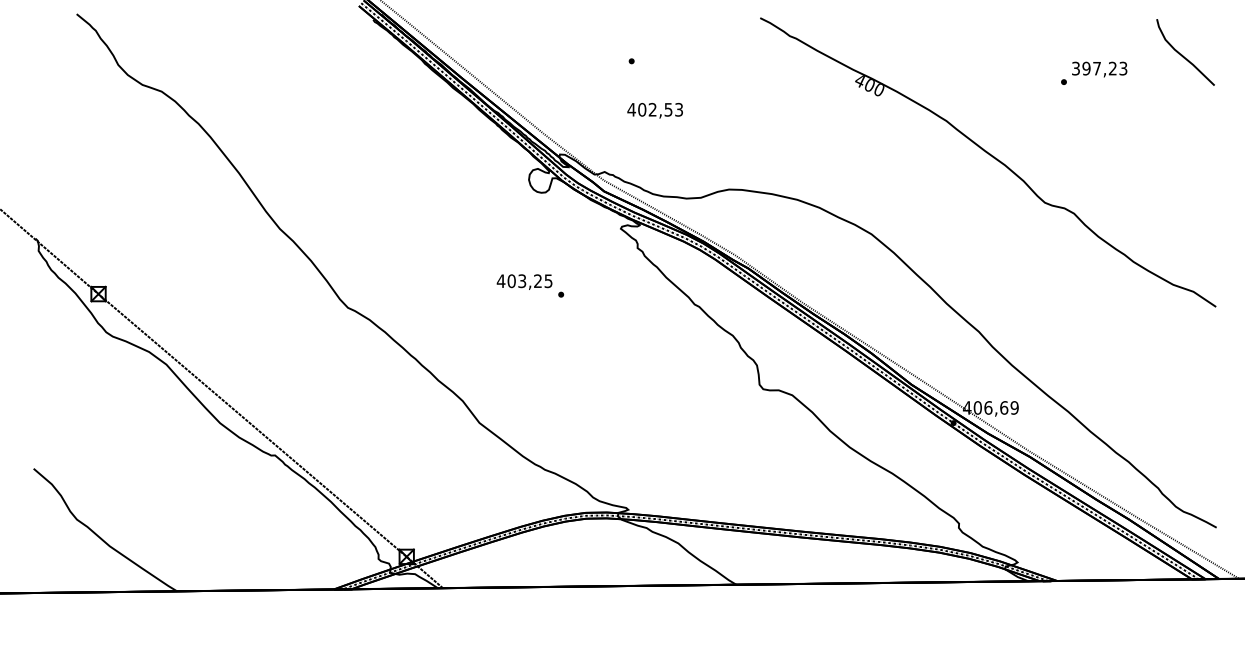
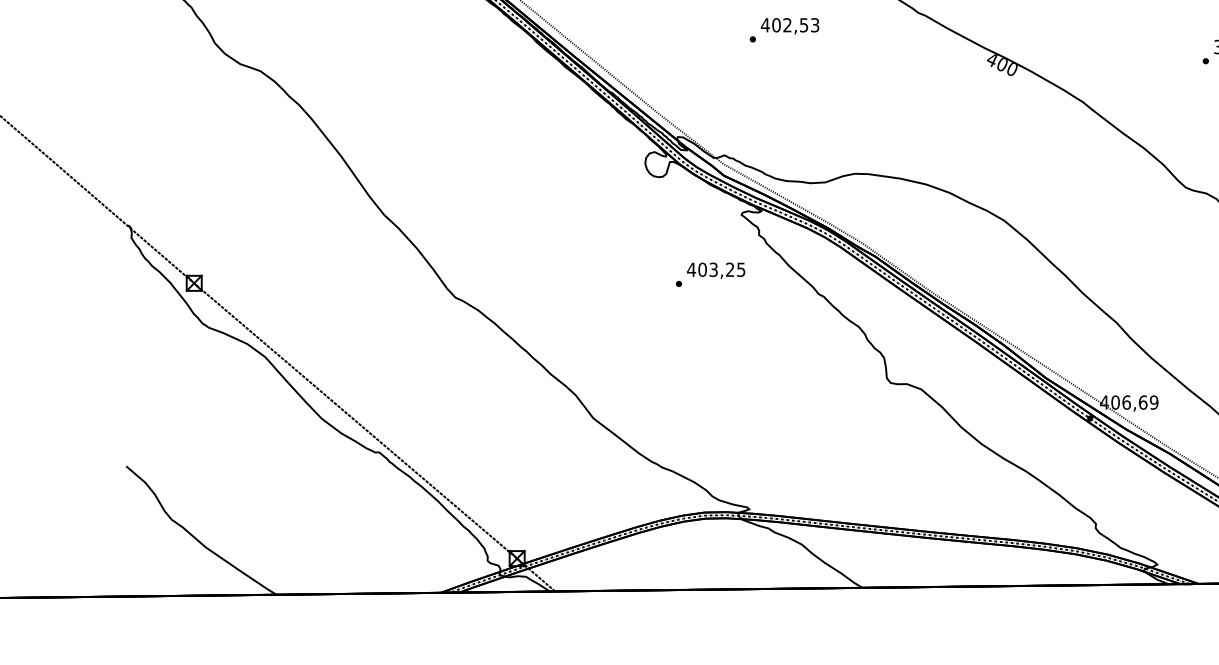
text: (654, 110) -> (789, 25), moved
text: (524, 281) -> (716, 270), moved

